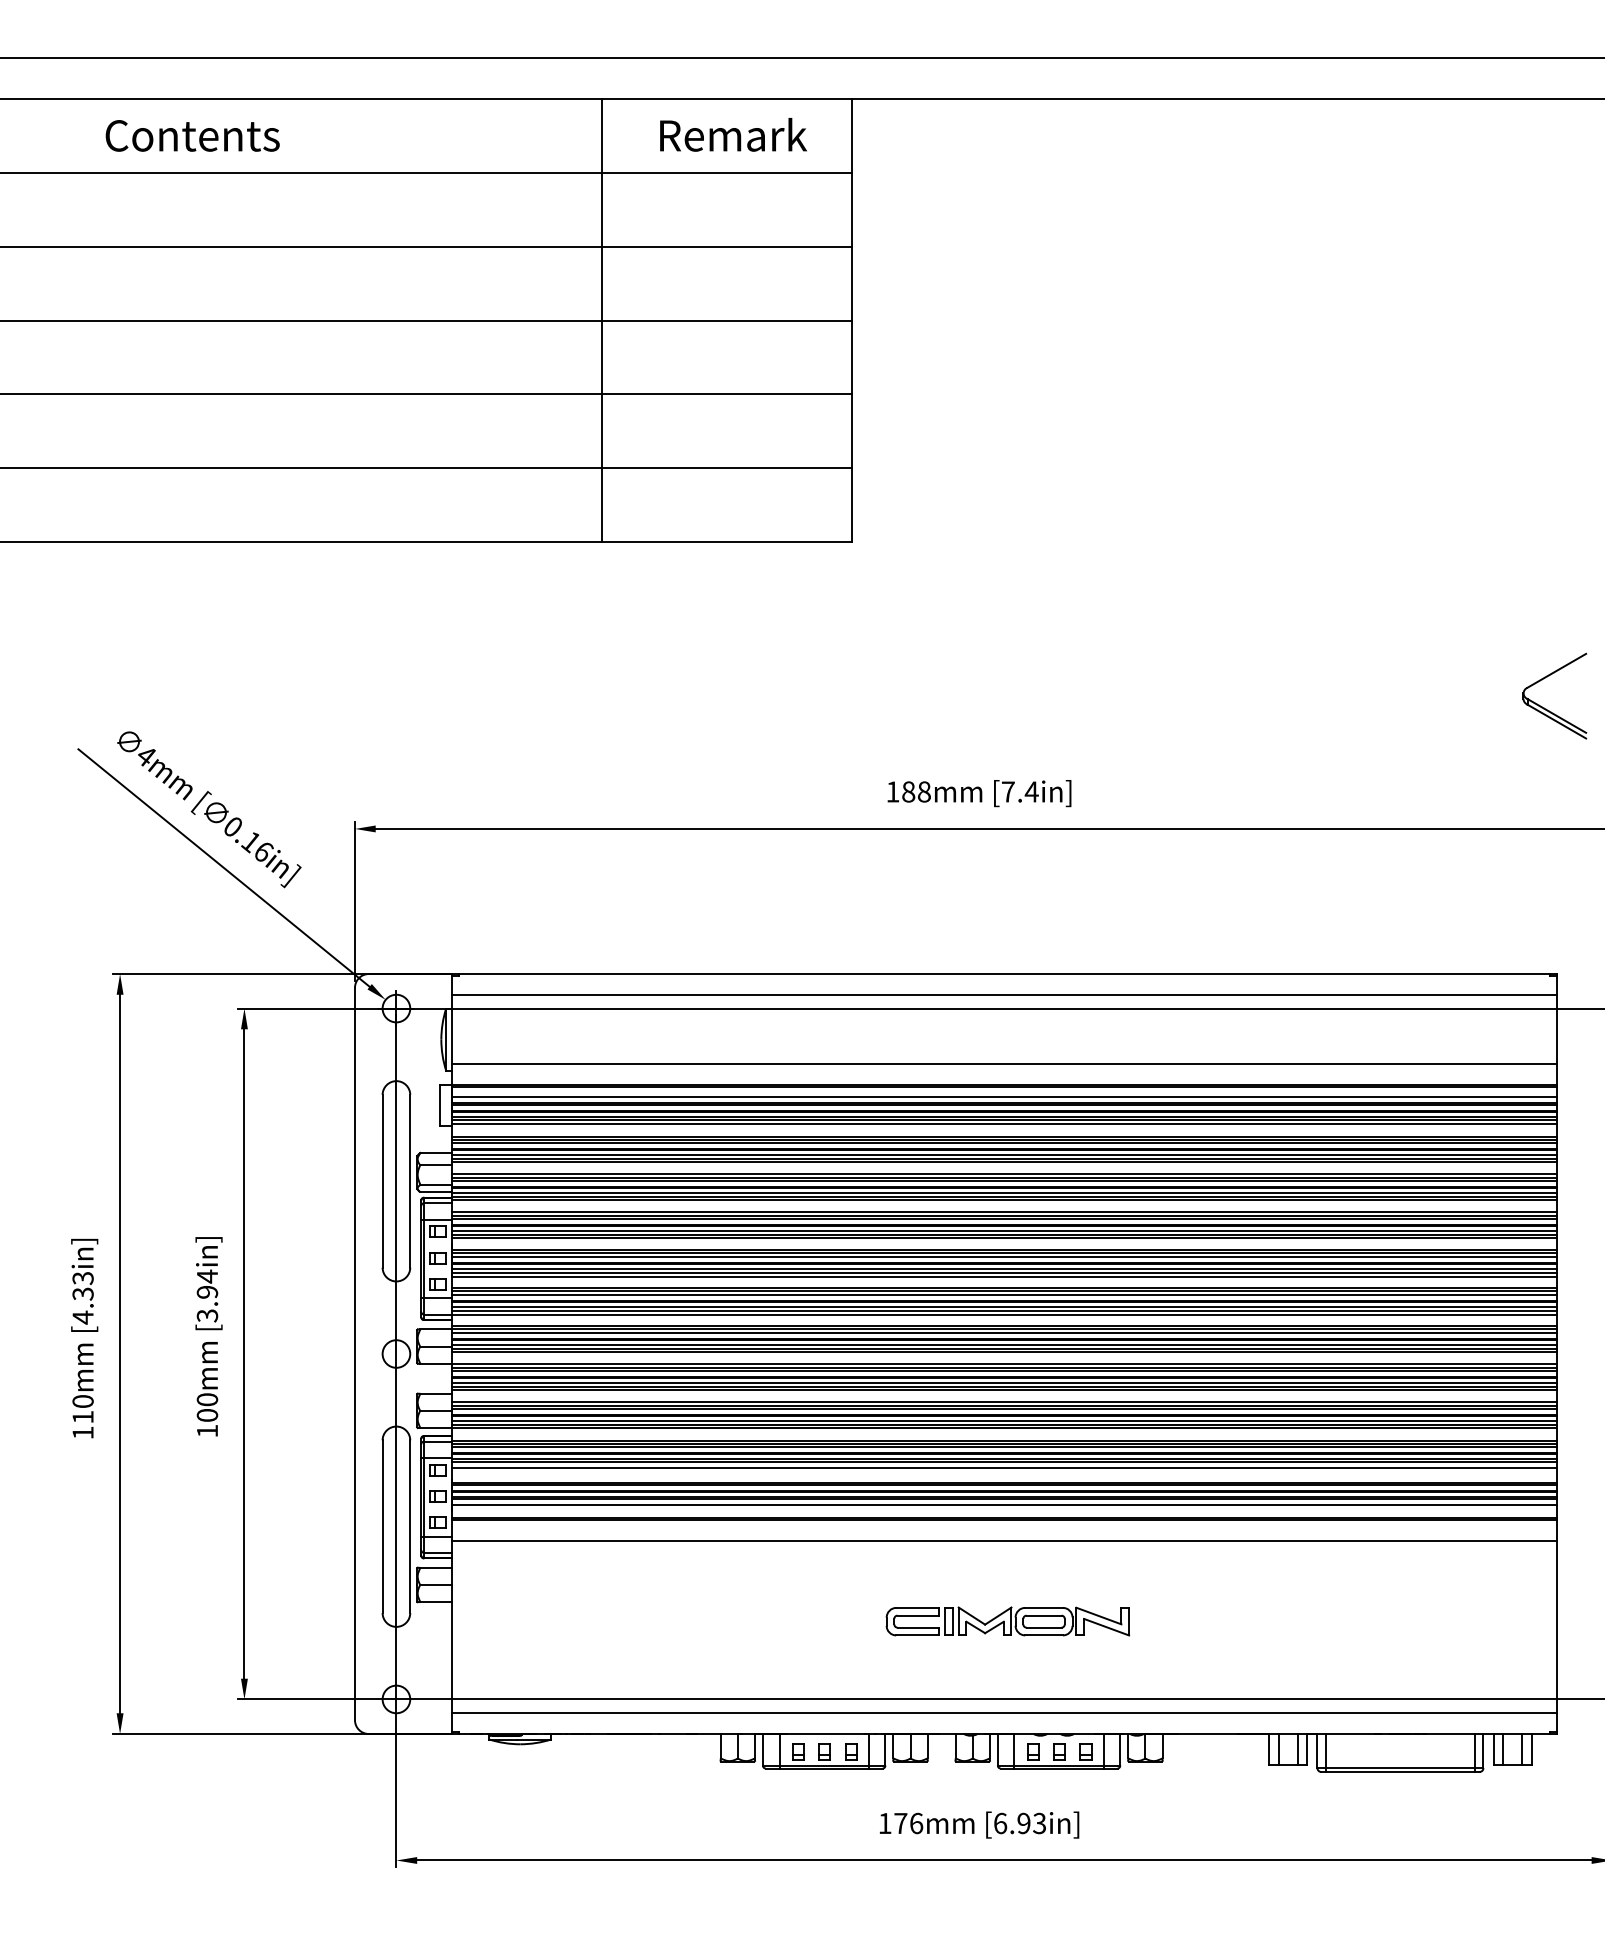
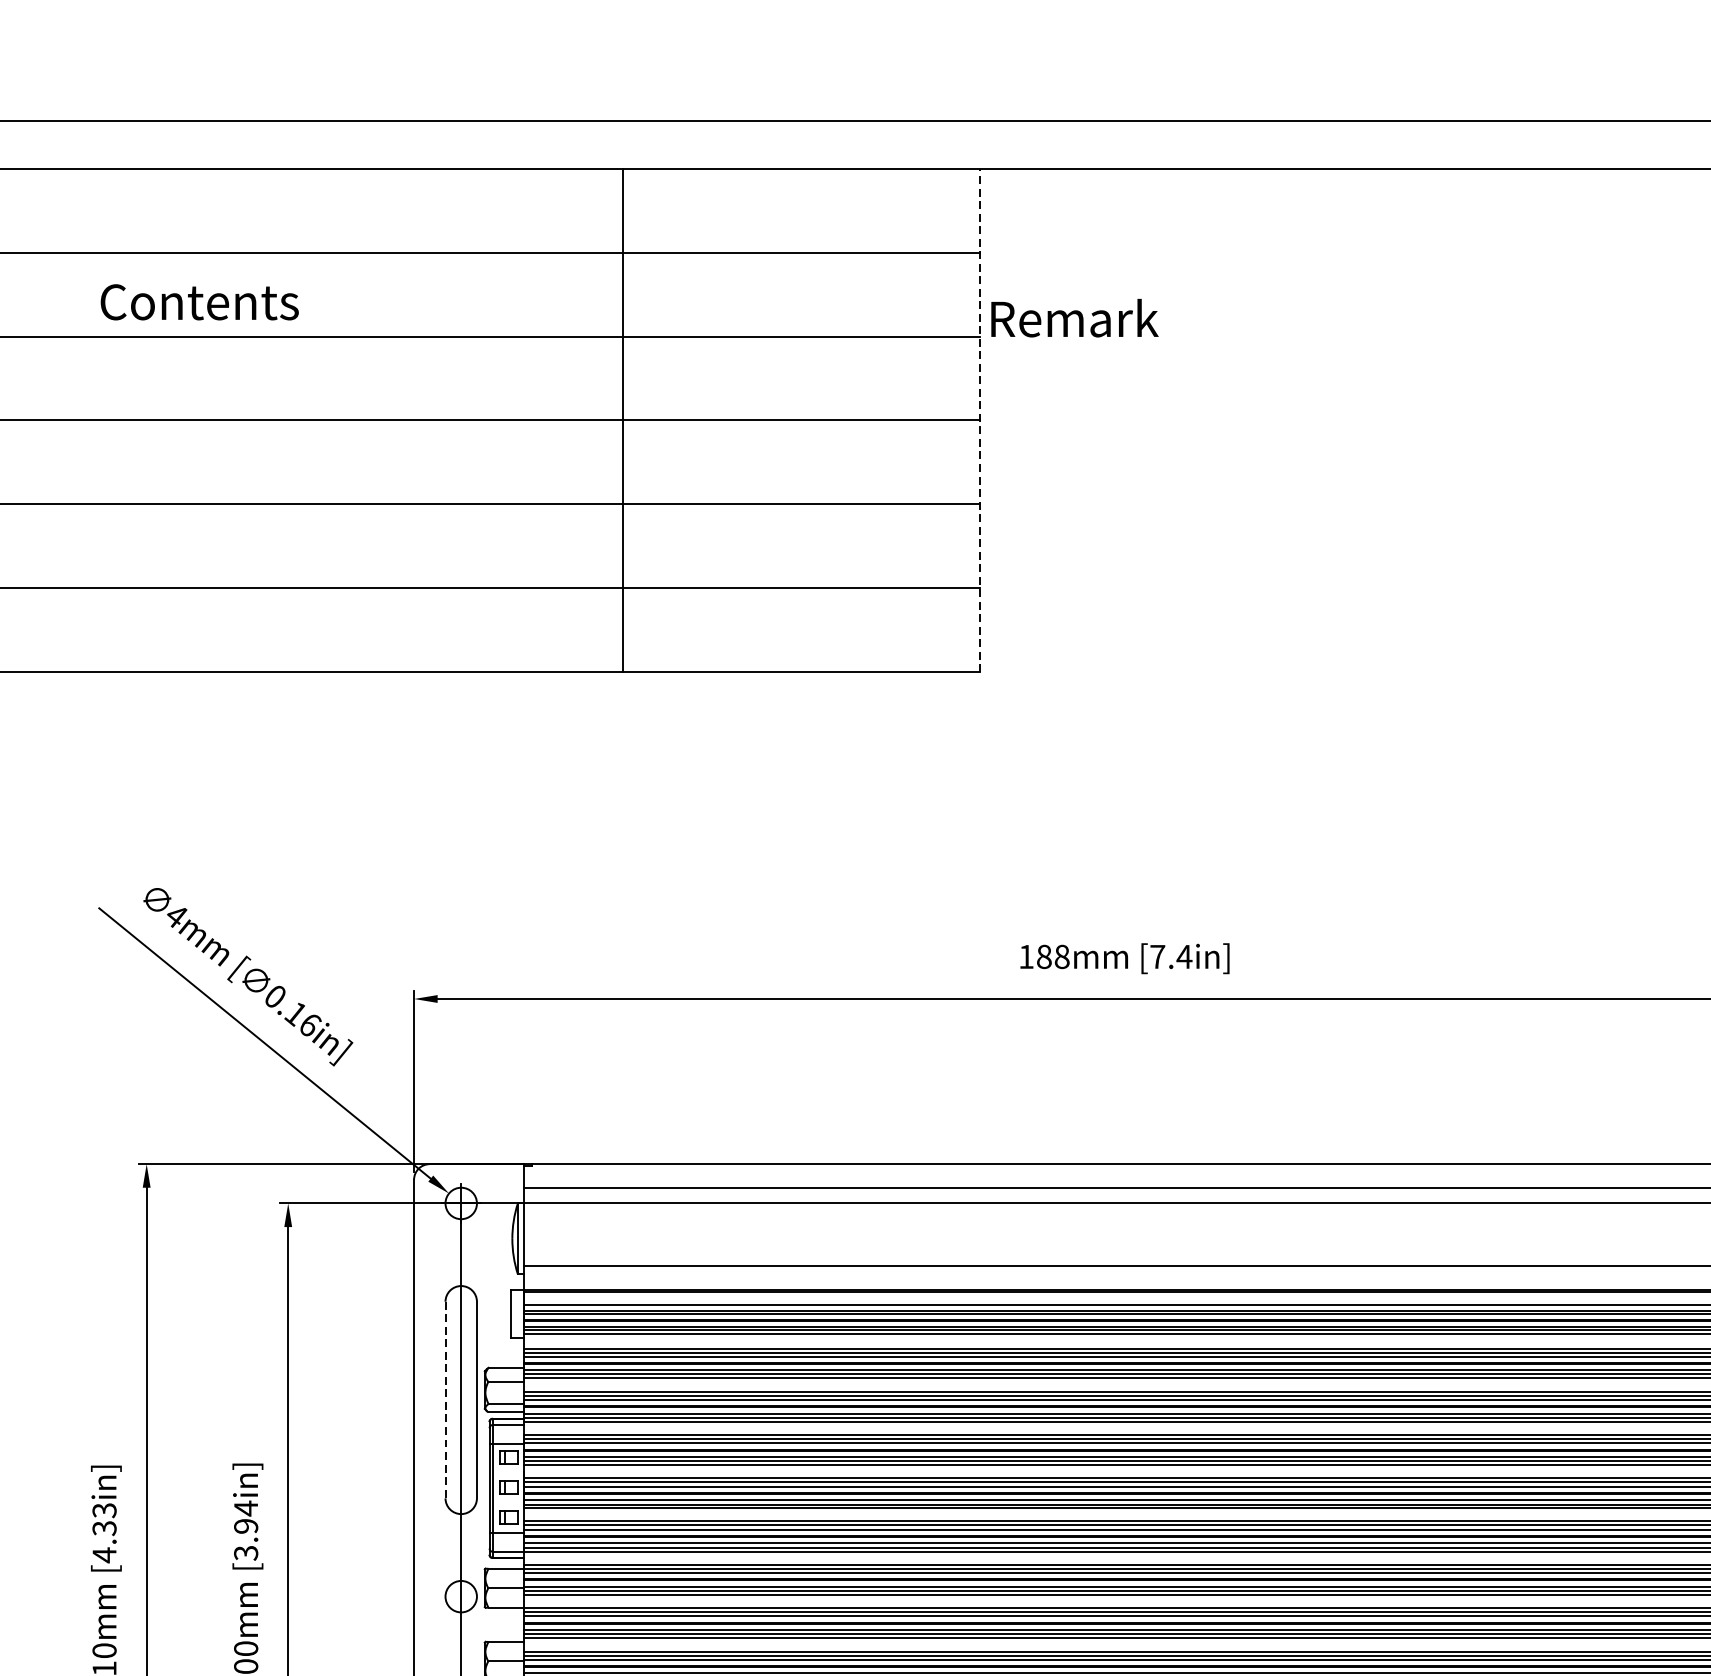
text: (733, 134) -> (1074, 317), moved
text: (192, 135) -> (199, 301), moved
line: (601, 320) -> (622, 420), moved
line: (852, 320) -> (980, 420), solid -> dashed
line: (382, 1181) -> (445, 1400), solid -> dashed

